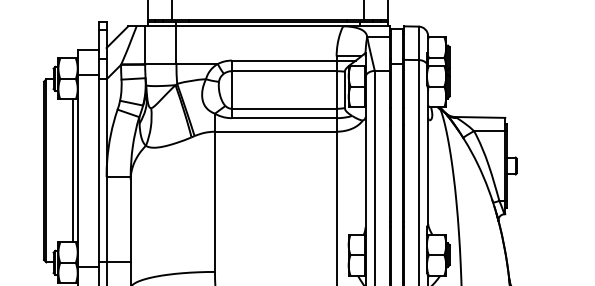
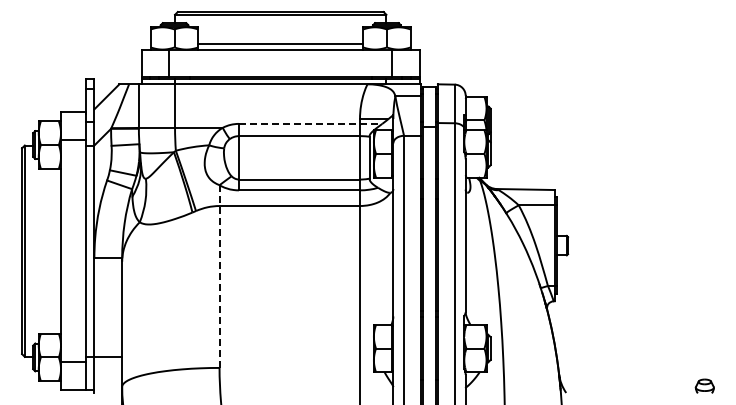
line: (293, 60) -> (310, 123), solid -> dashed
line: (72, 170) -> (55, 250), removed
line: (214, 192) -> (219, 276), solid -> dashed

